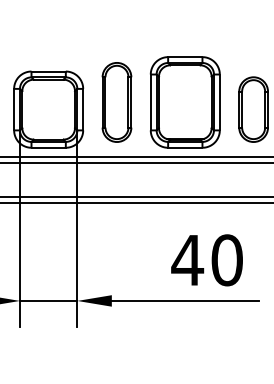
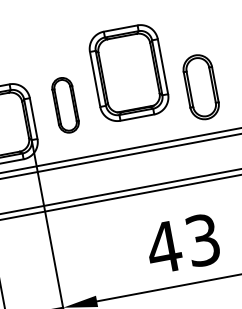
part: (116, 102) -> (65, 105), size x0.7
part: (184, 102) -> (128, 73), moved
text: (226, 260) -> (202, 240), 40 -> 43

